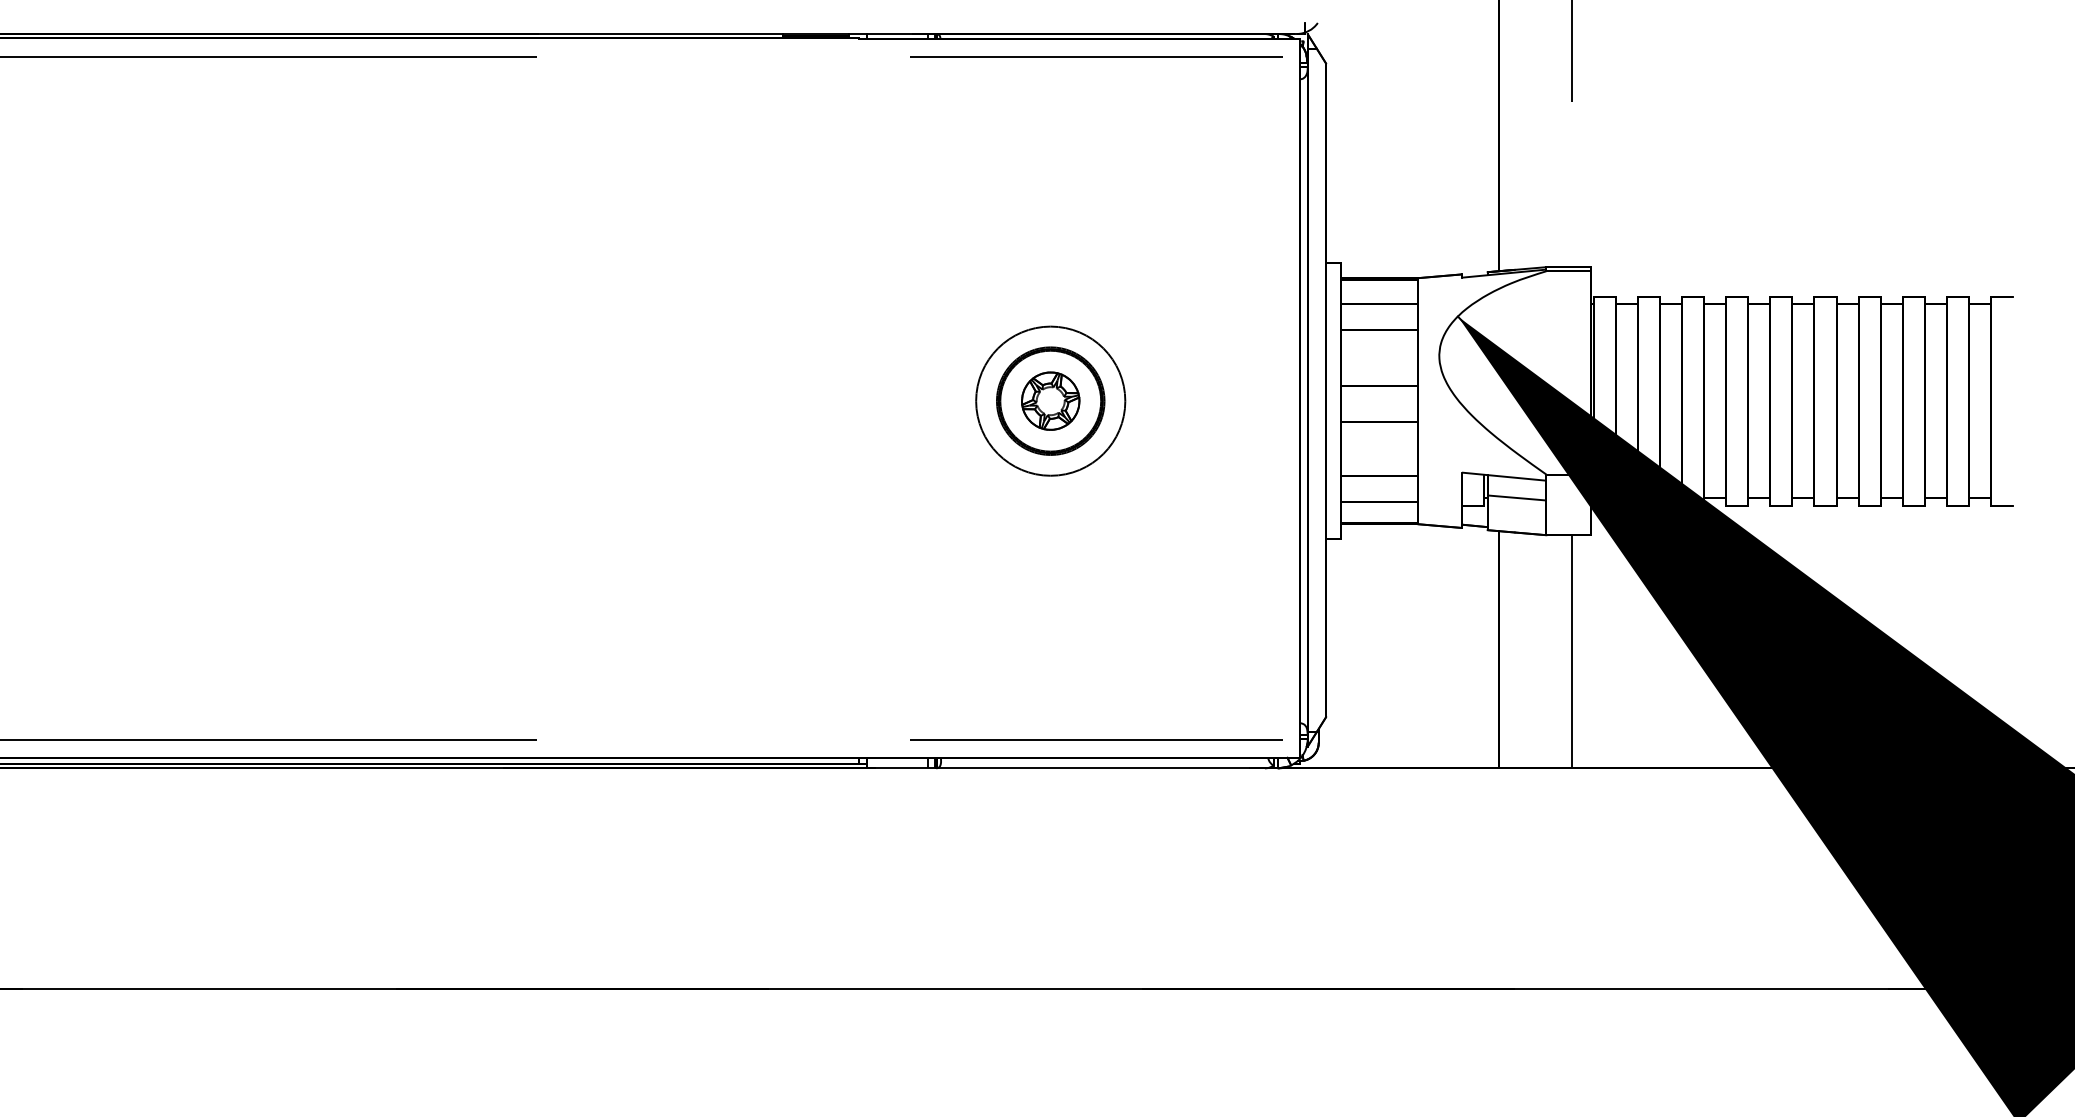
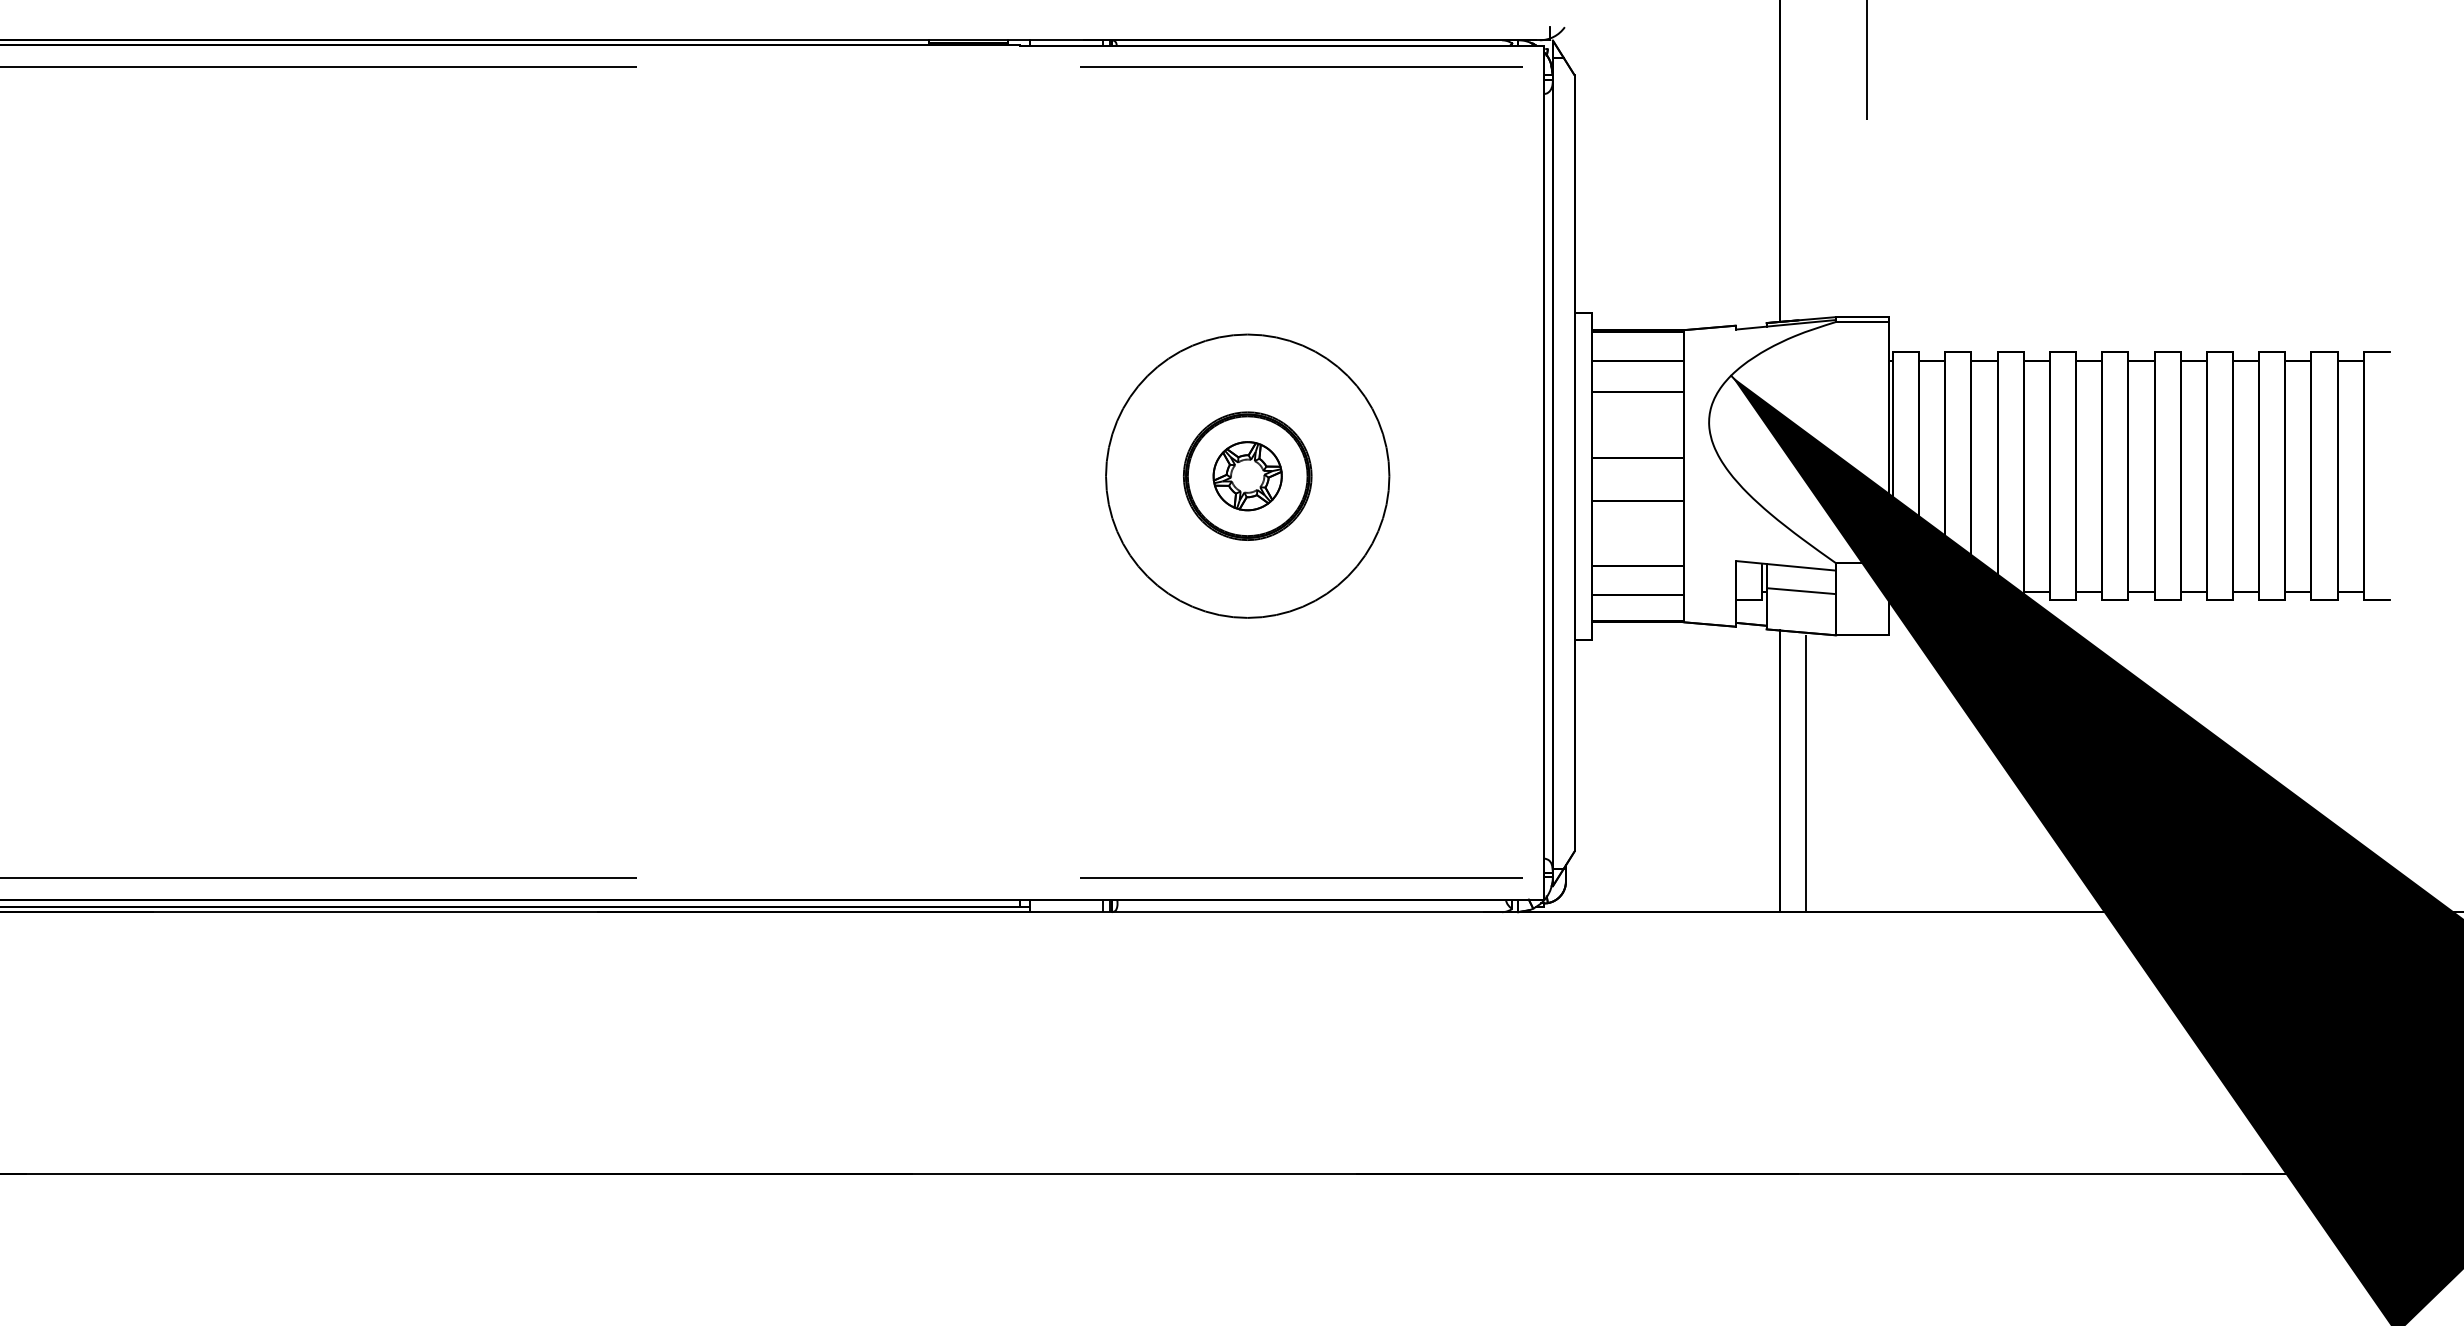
circle: (1050, 400) -> (1247, 475), size x1.6
line: (1572, 651) -> (1806, 773), moved

